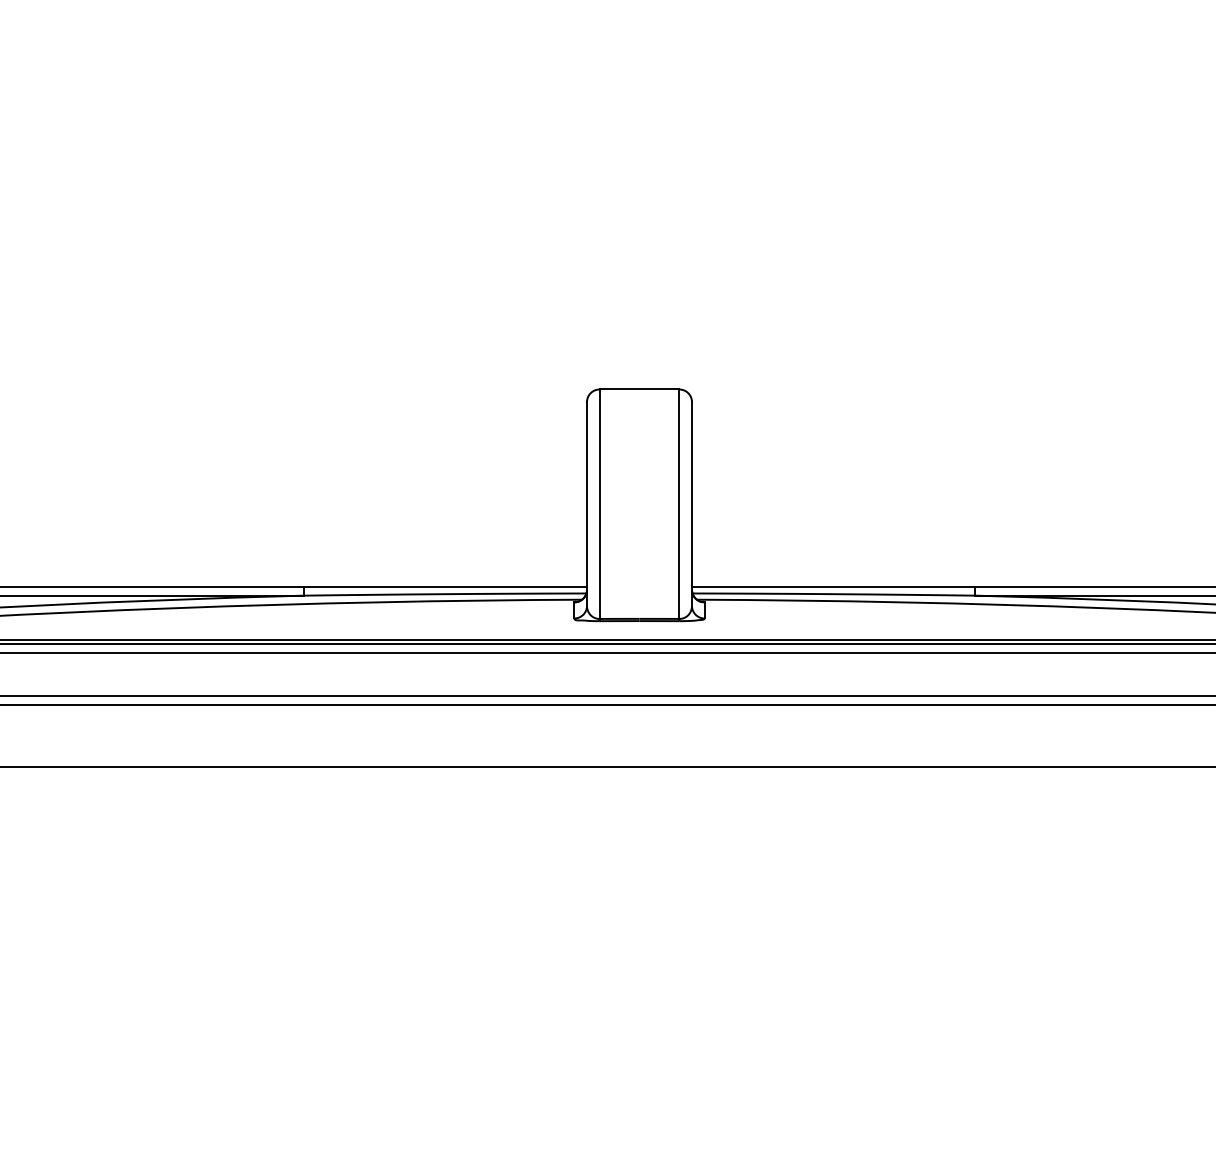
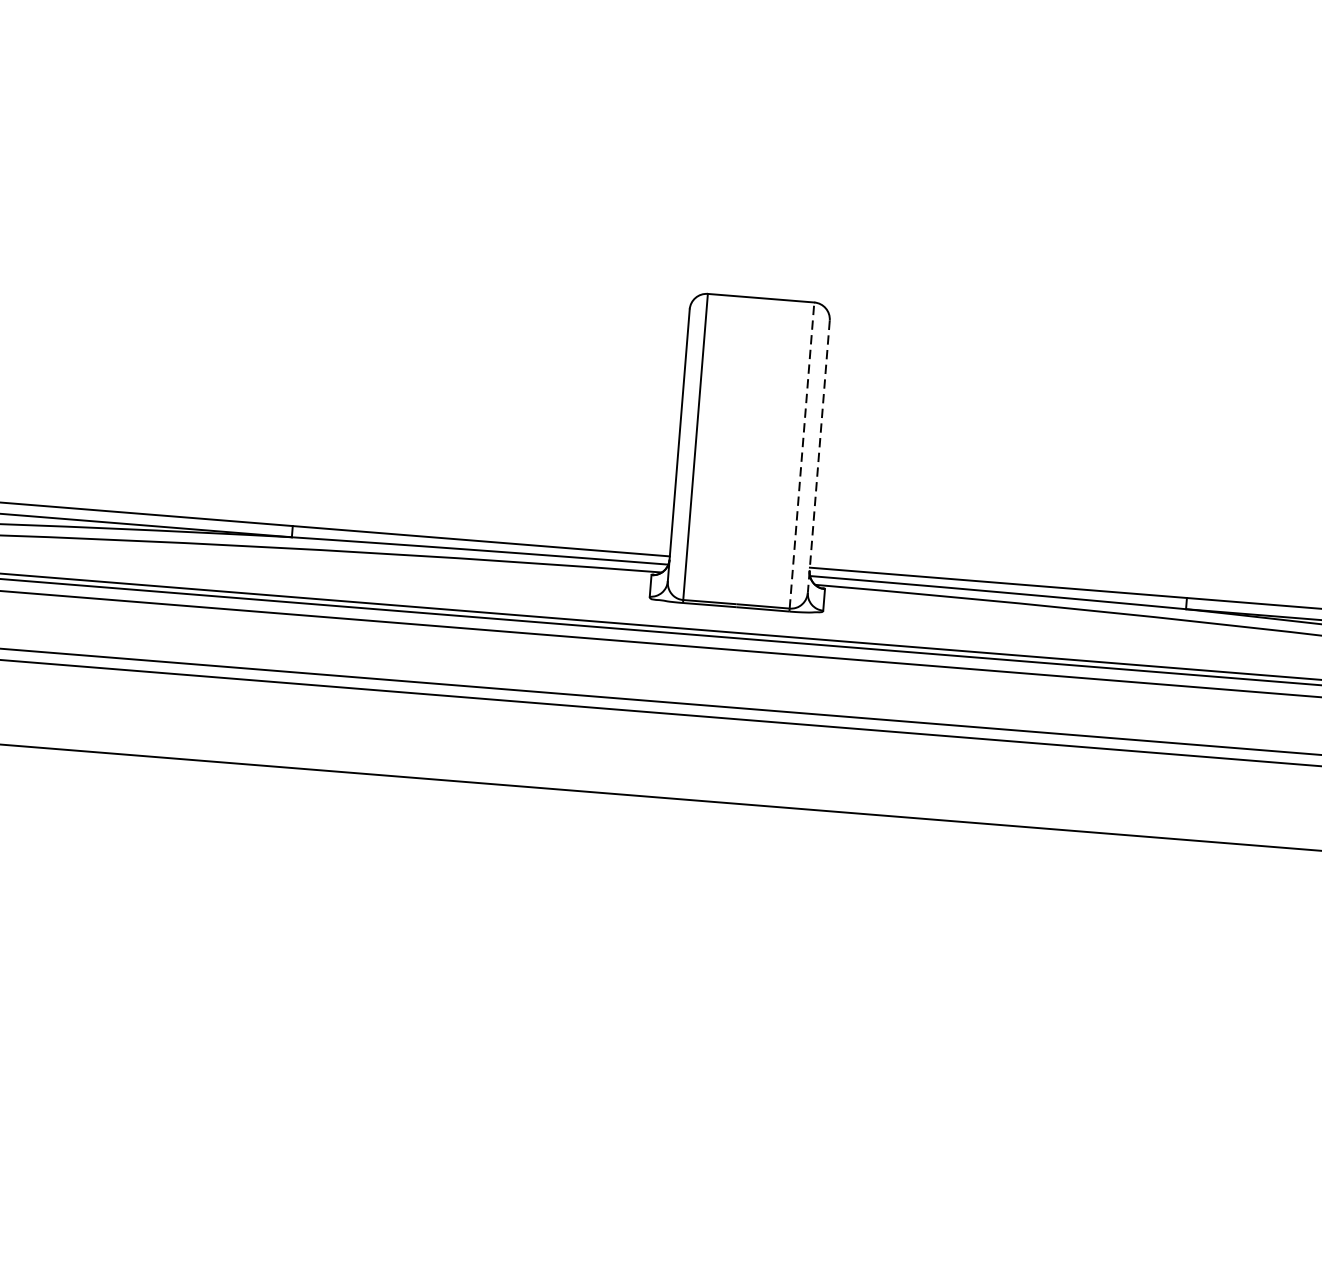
line: (679, 504) -> (802, 455), solid -> dashed
line: (691, 504) -> (818, 457), solid -> dashed

